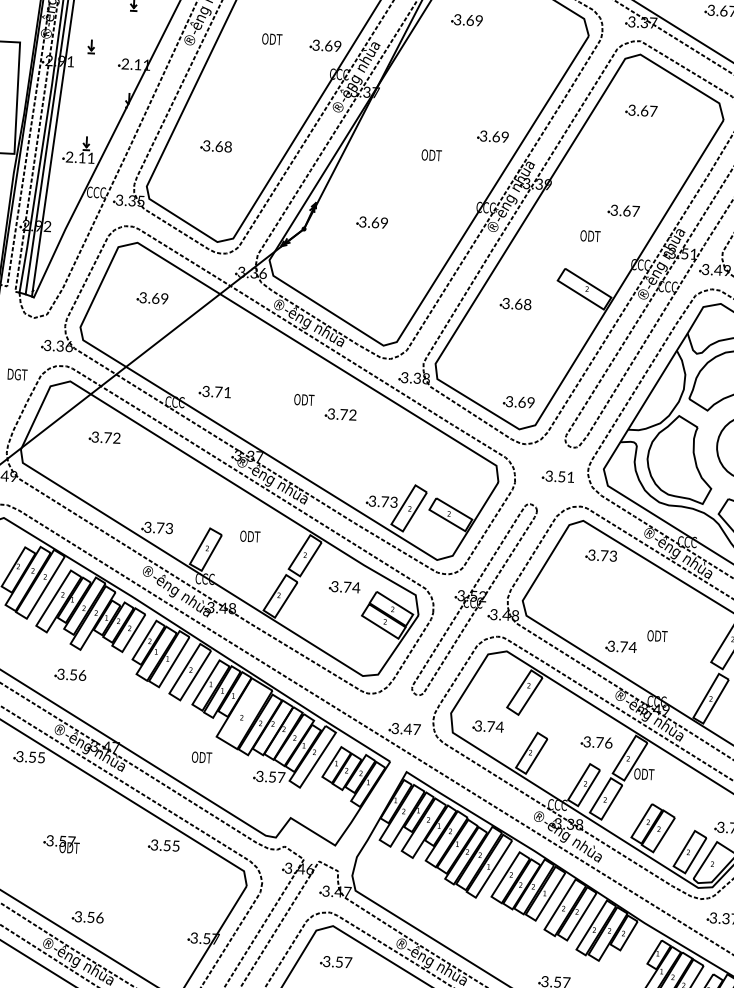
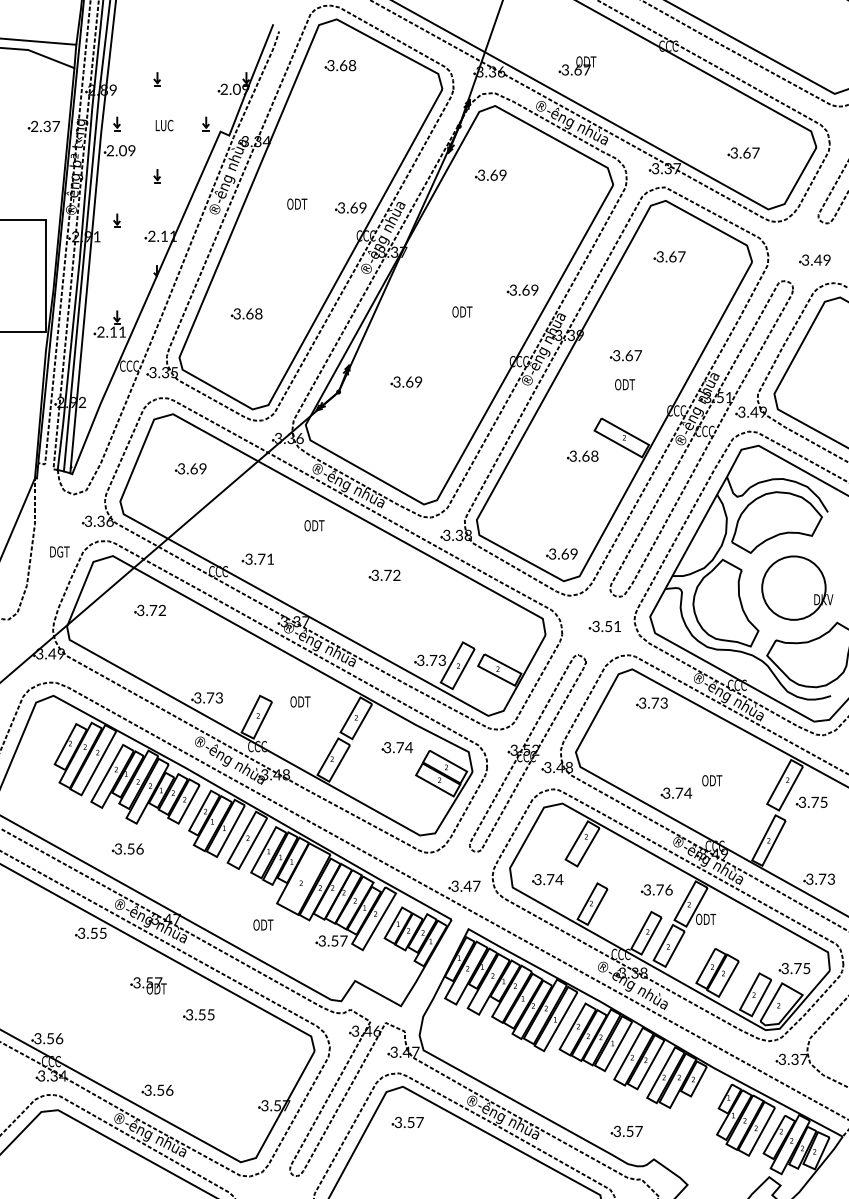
text: (623, 210) -> (625, 355), moved
text: (515, 303) -> (582, 455), moved
text: (304, 399) -> (314, 525), moved
text: (61, 844) -> (148, 985), moved
text: (163, 845) -> (198, 1014), moved

